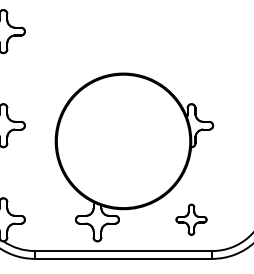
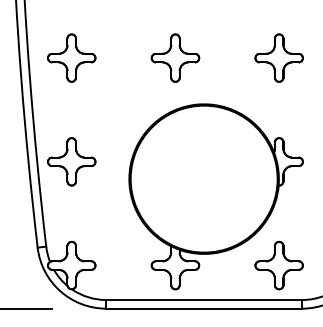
part: (97, 31) -> (175, 57), added
part: (190, 31) -> (278, 57), added
part: (190, 219) -> (278, 265), size x1.43

